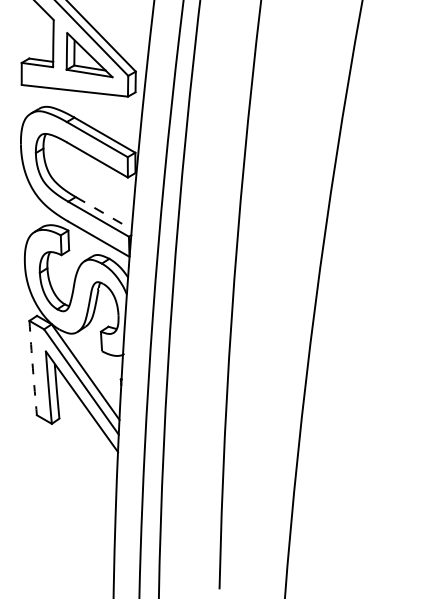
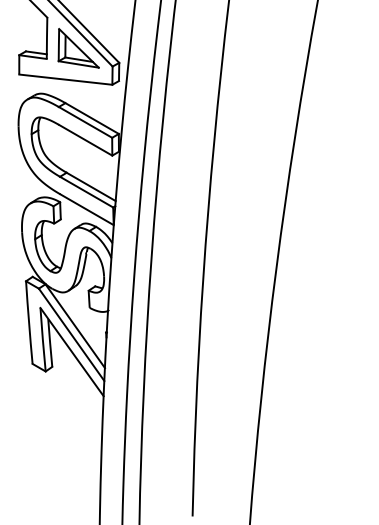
line: (104, 213) -> (91, 187), dashed -> solid
arc: (32, 368) -> (28, 322), dashed -> solid

